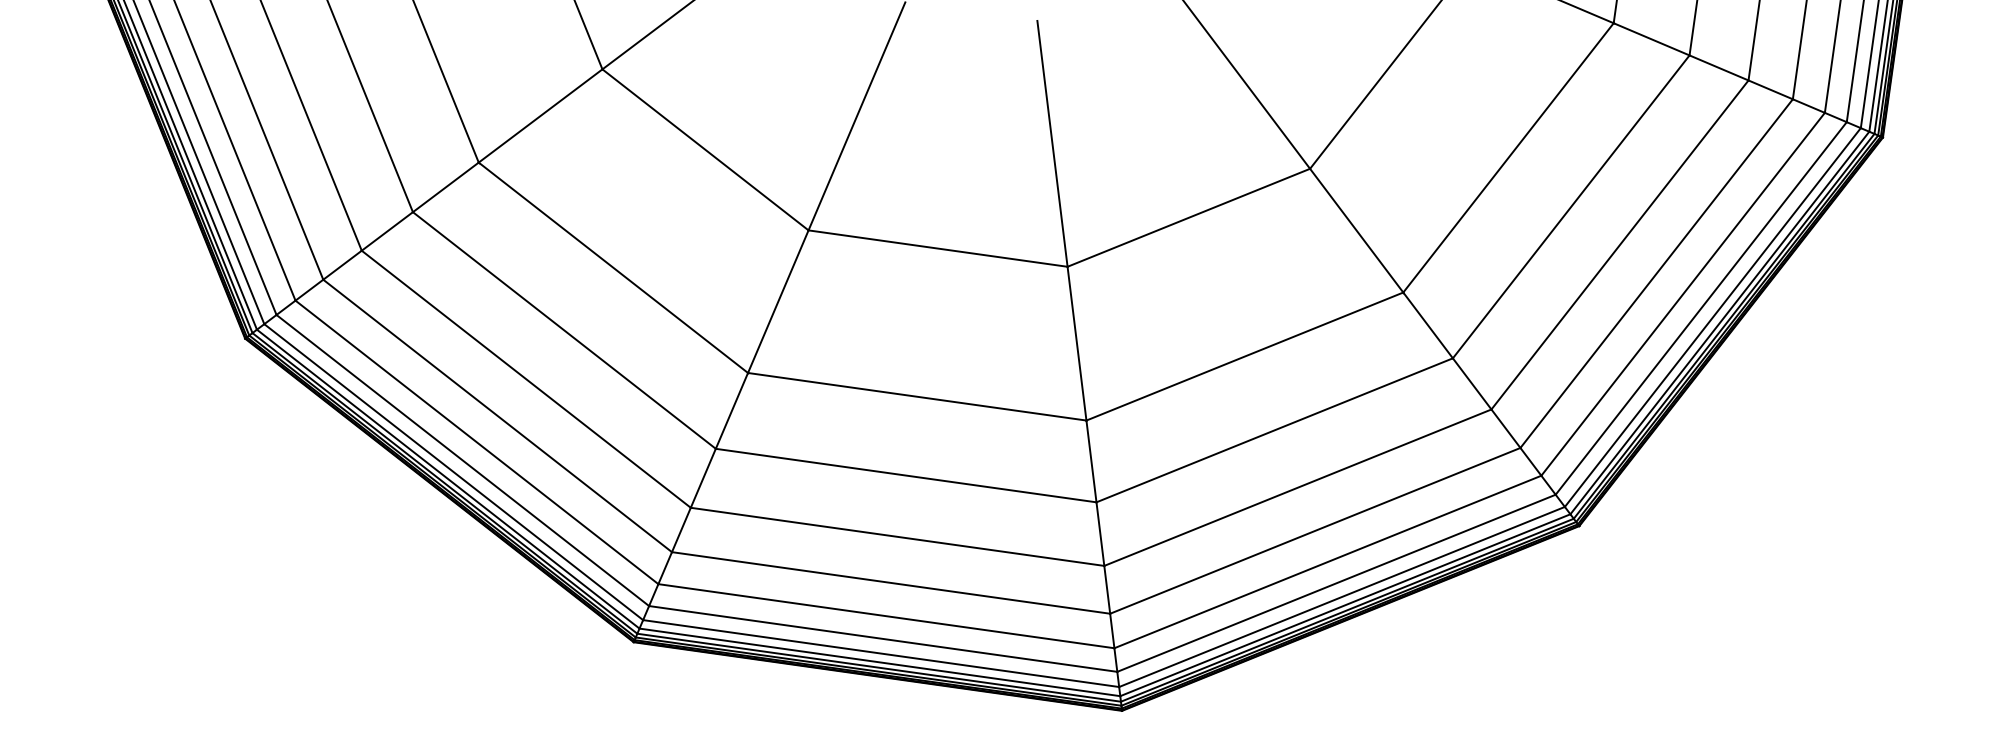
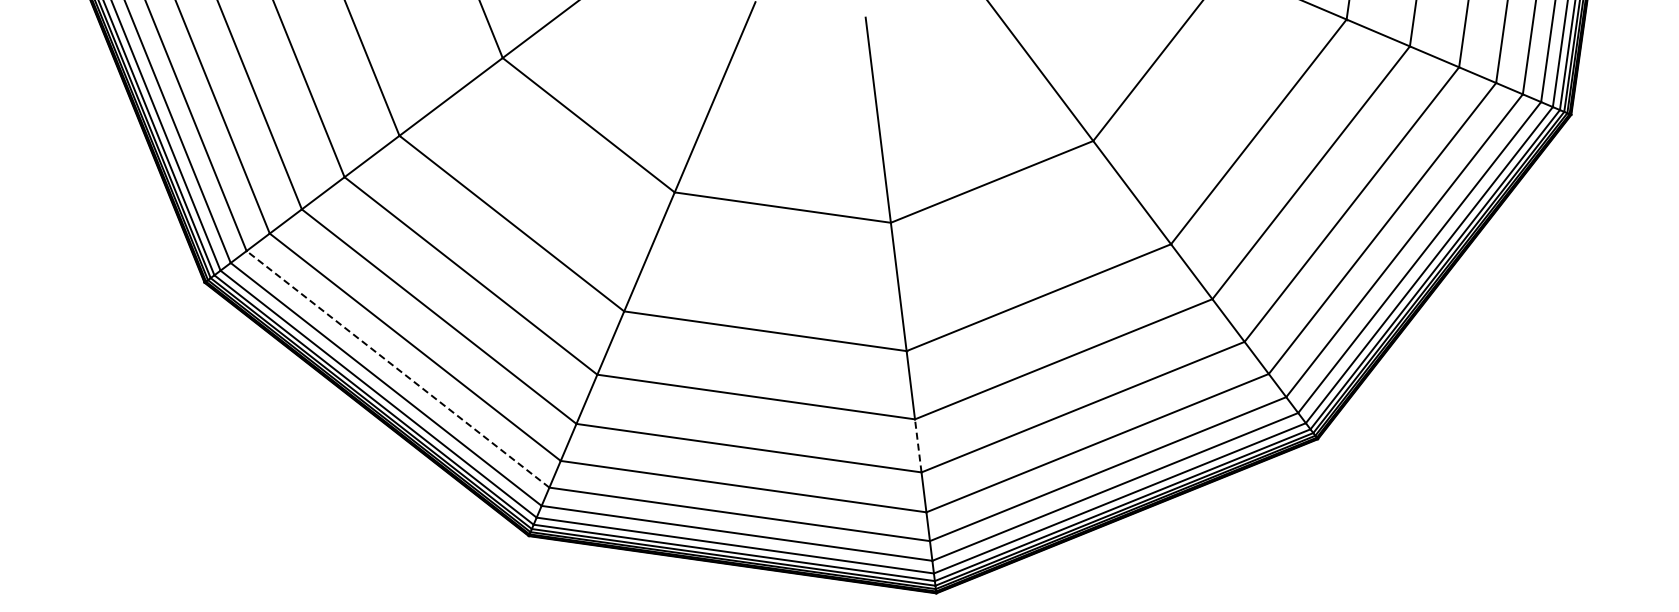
line: (476, 442) -> (397, 369), solid -> dashed
line: (1100, 533) -> (918, 445), solid -> dashed

